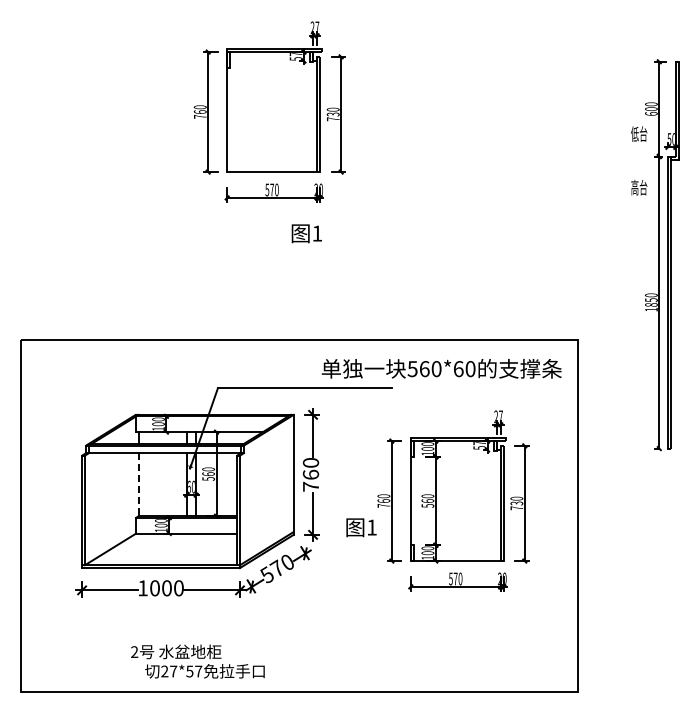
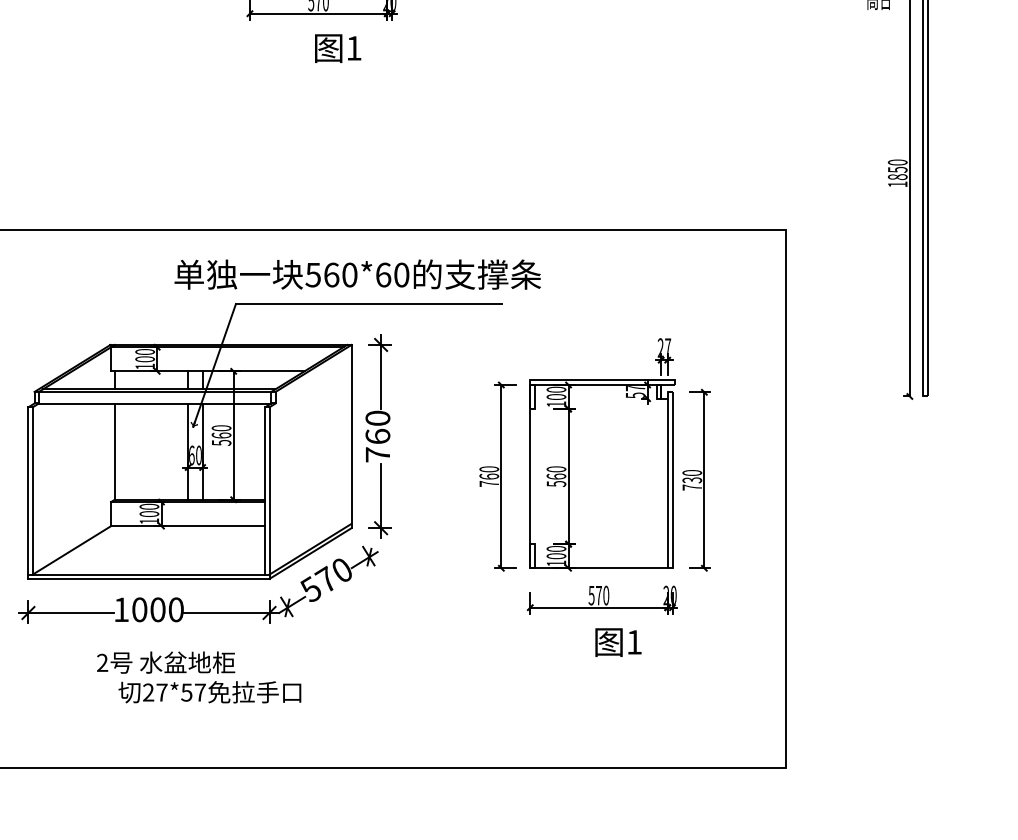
text: (306, 233) -> (337, 48), moved
text: (441, 368) -> (357, 274), moved
line: (138, 485) -> (114, 452), dashed -> solid
text: (361, 527) -> (618, 642), moved
text: (197, 661) -> (198, 677), moved

